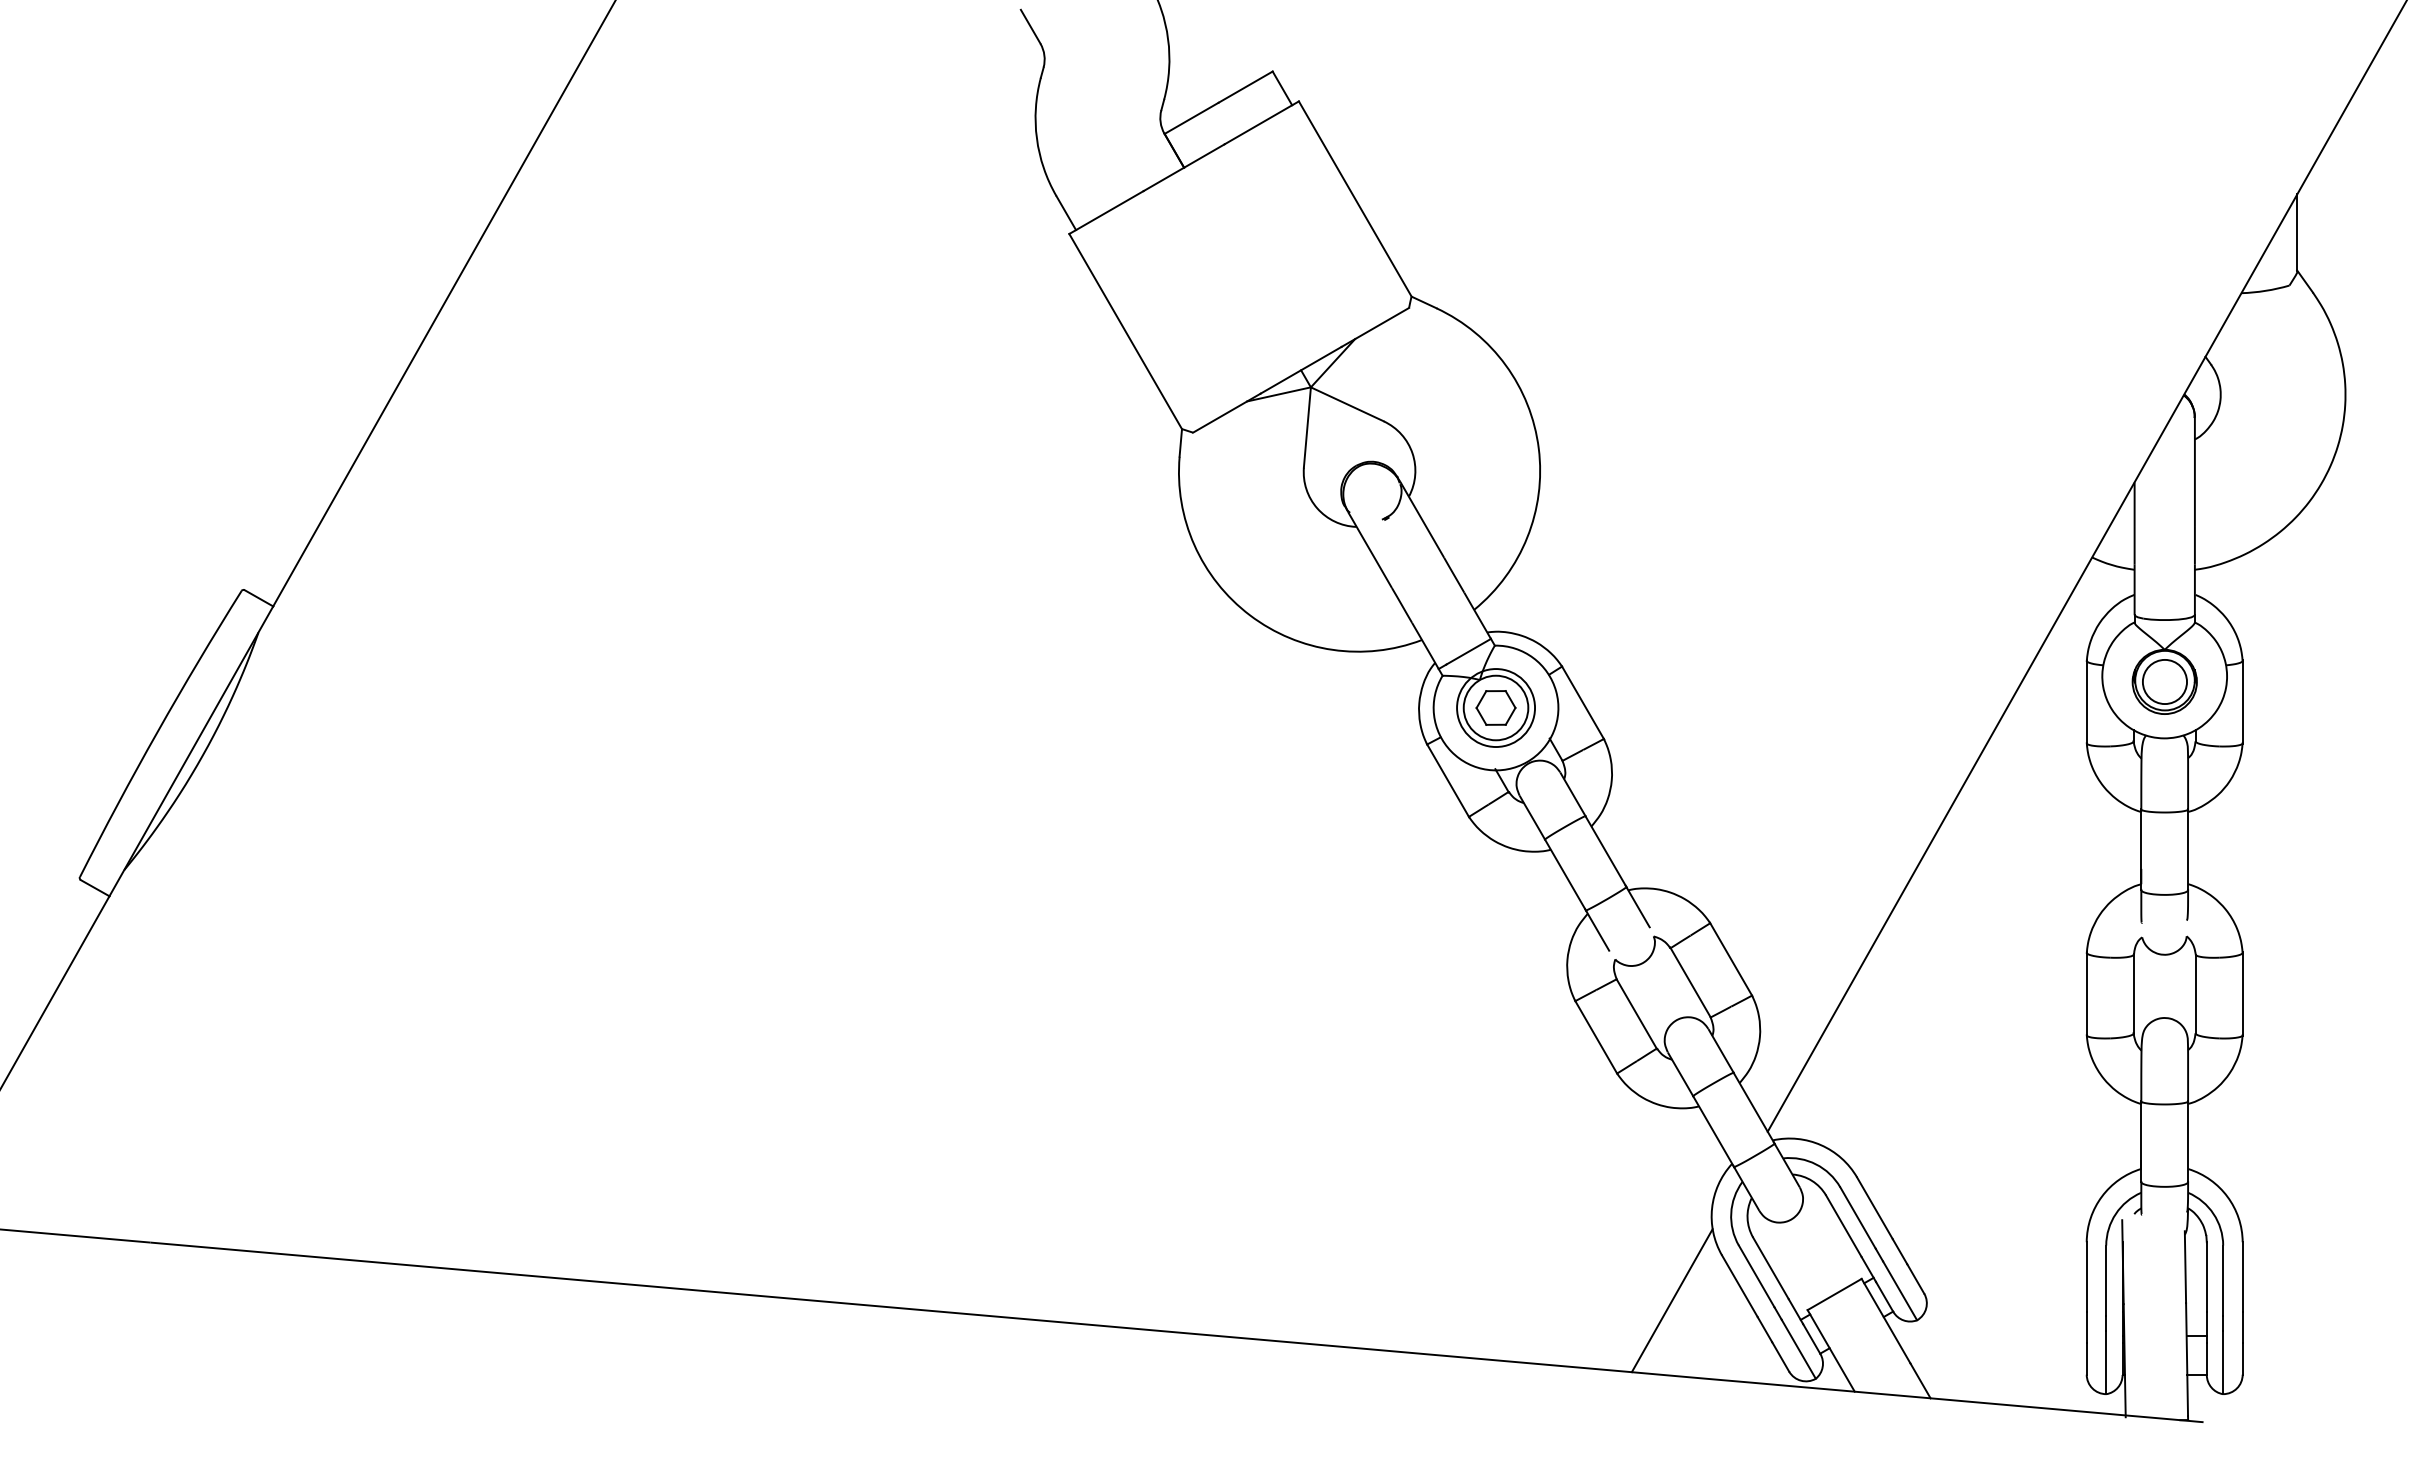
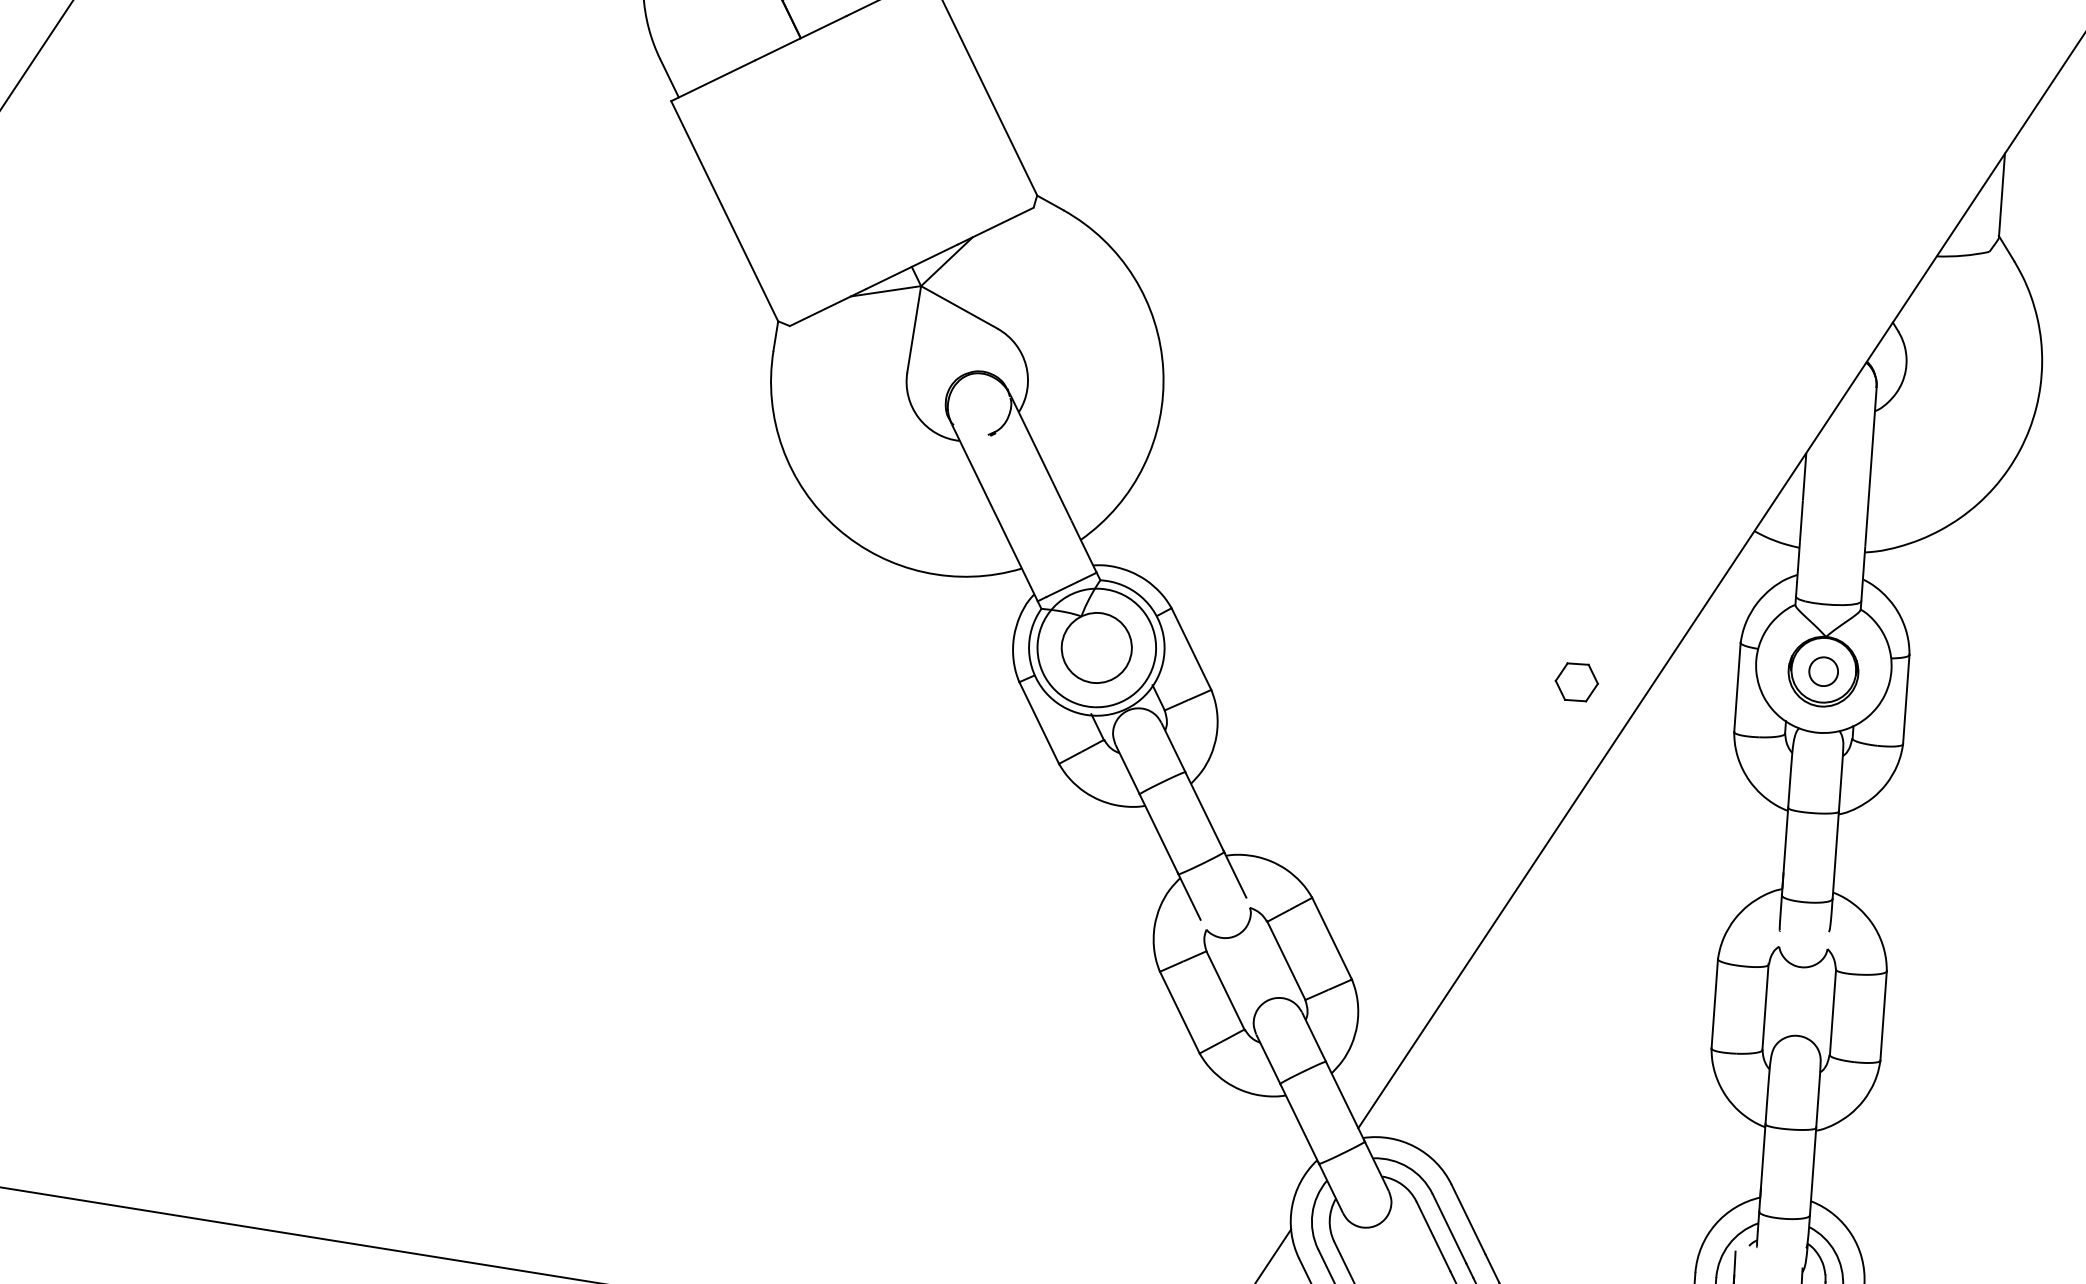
circle: (2164, 681) -> (1823, 671), size x0.6
part: (1495, 707) -> (1576, 681), moved
circle: (1496, 708) -> (1097, 648), size x1.4

